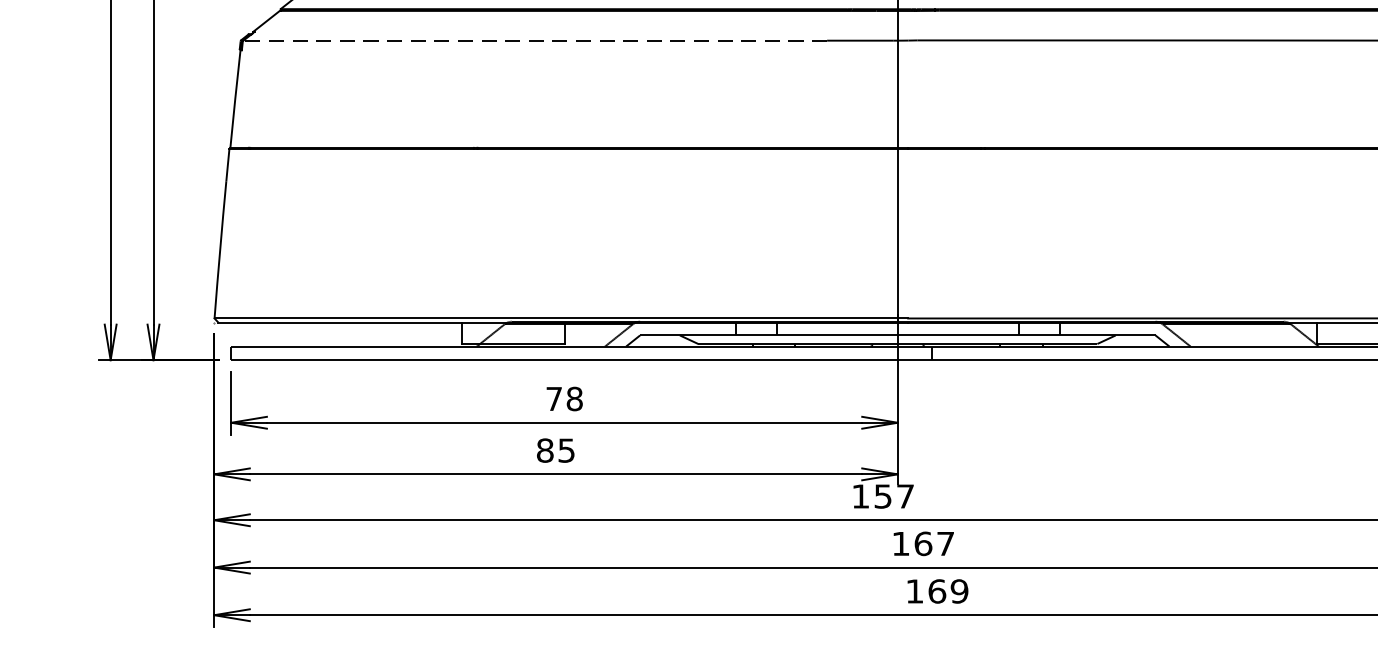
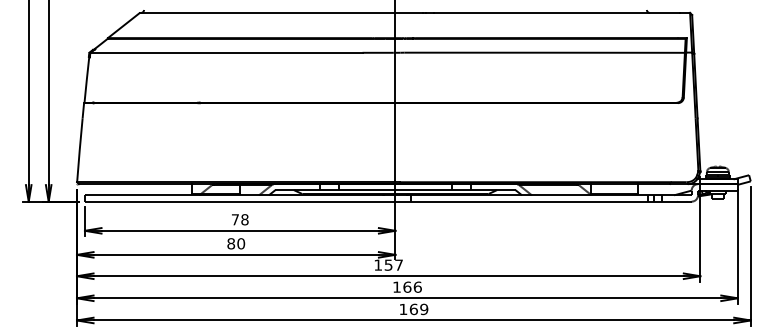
line: (535, 40) -> (226, 52), dashed -> solid
text: (567, 449) -> (241, 243), 85 -> 80
text: (945, 542) -> (417, 286), 167 -> 166

